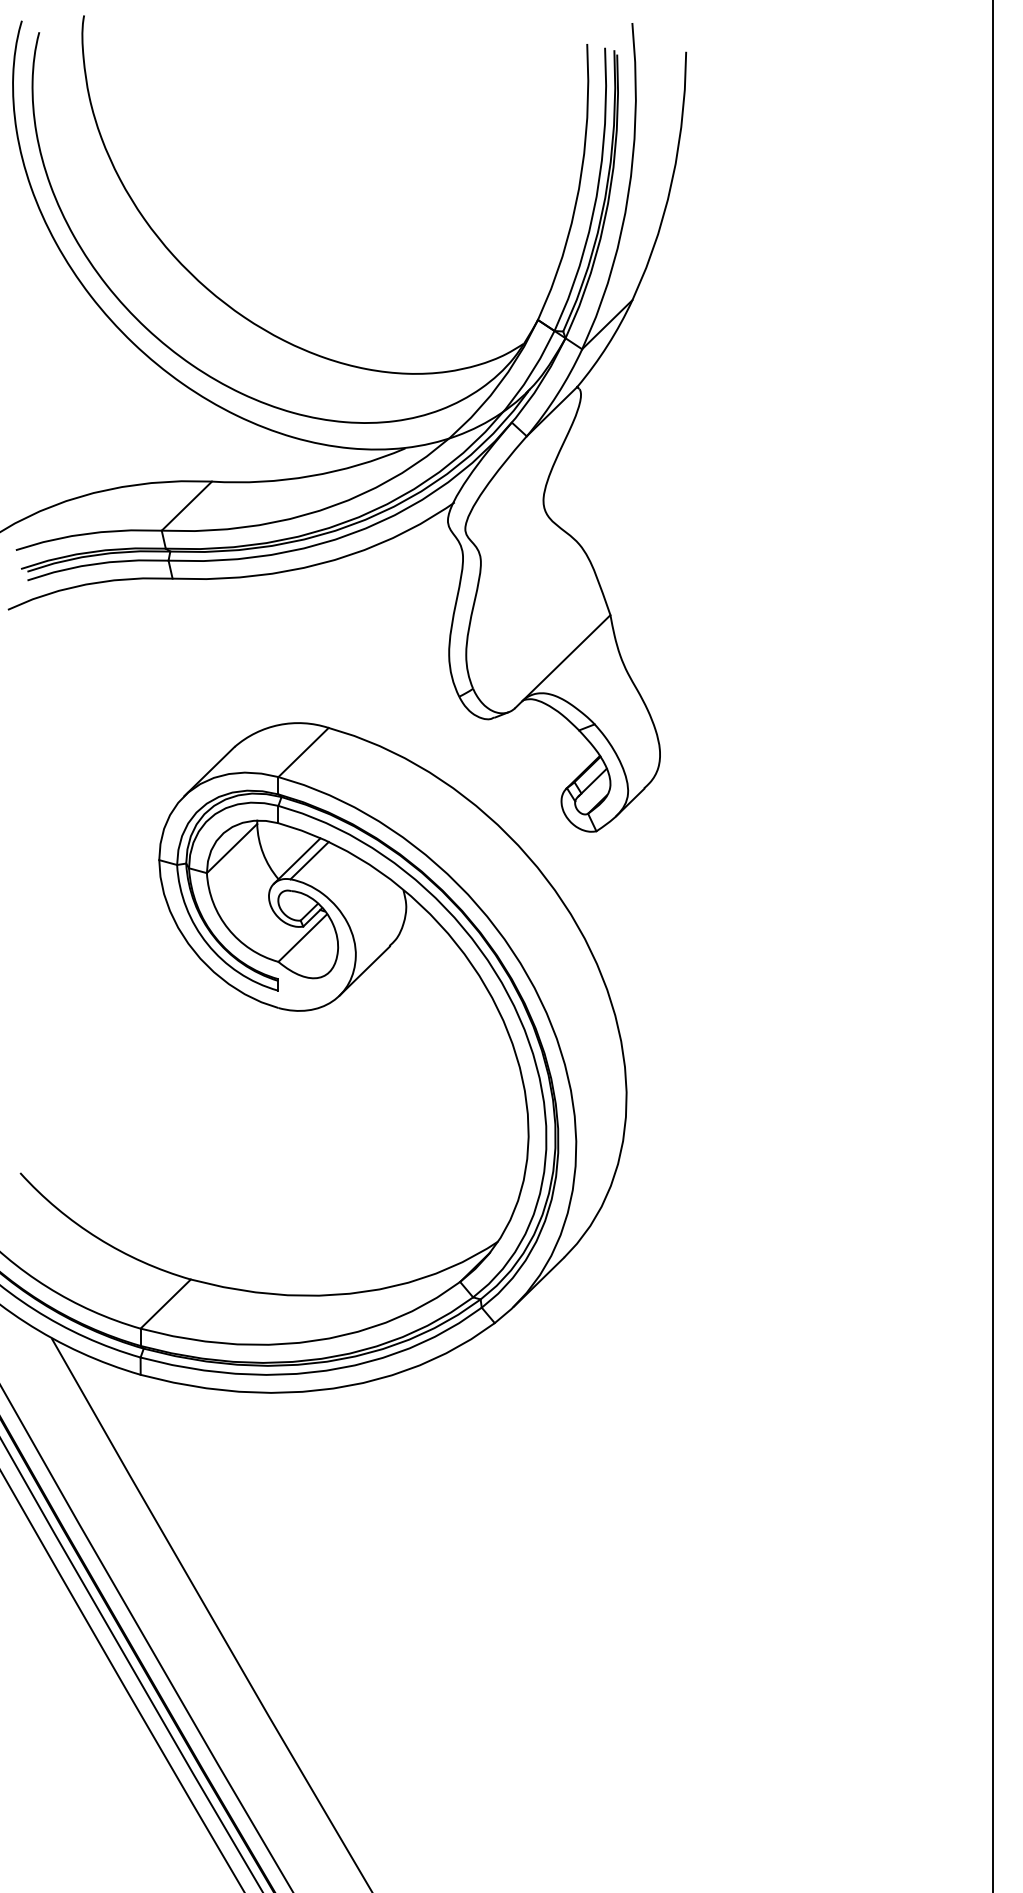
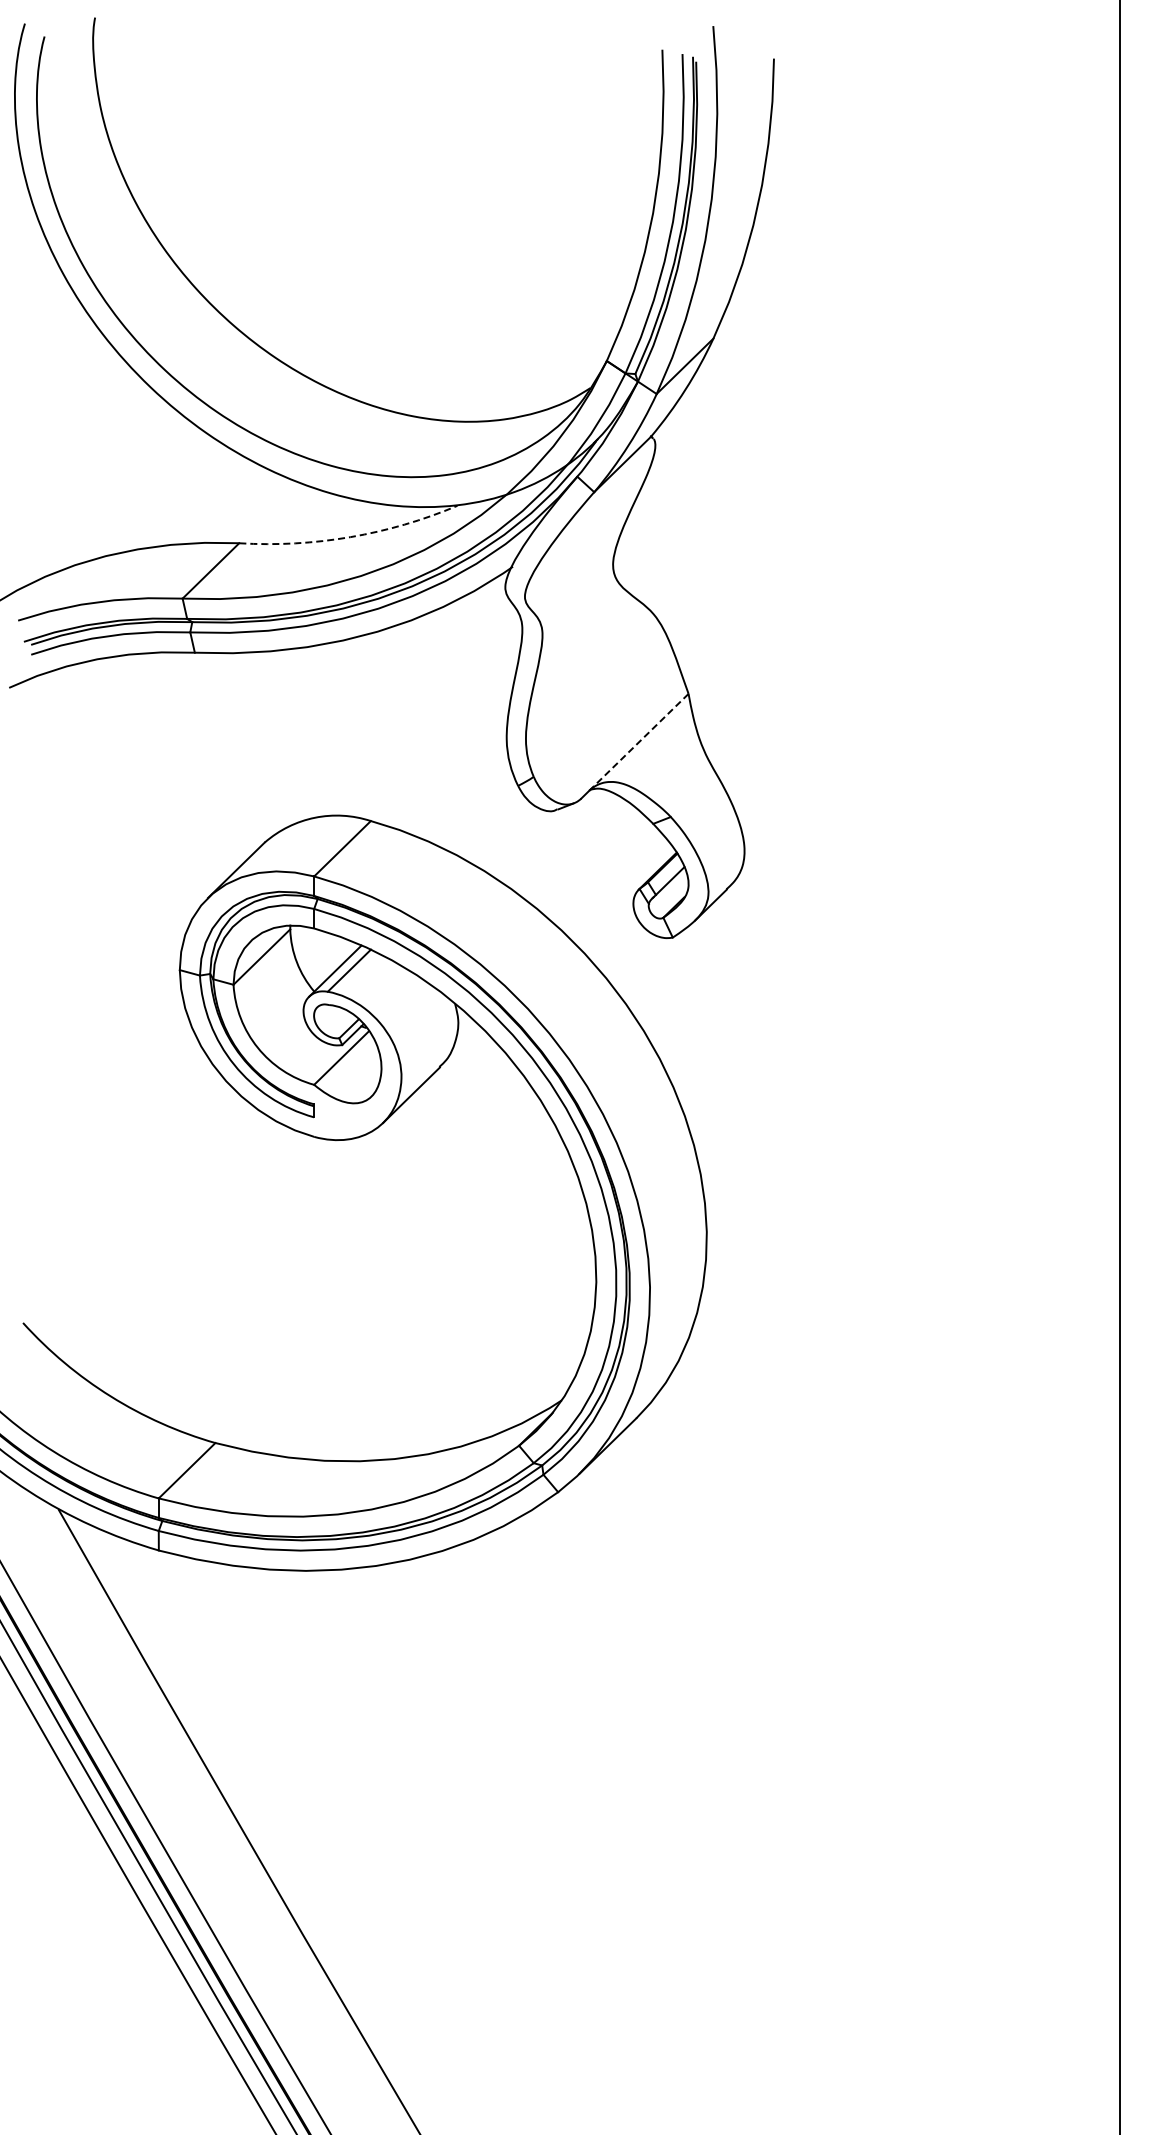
arc: (310, 476) -> (350, 537), solid -> dashed
line: (566, 658) -> (638, 742), solid -> dashed

